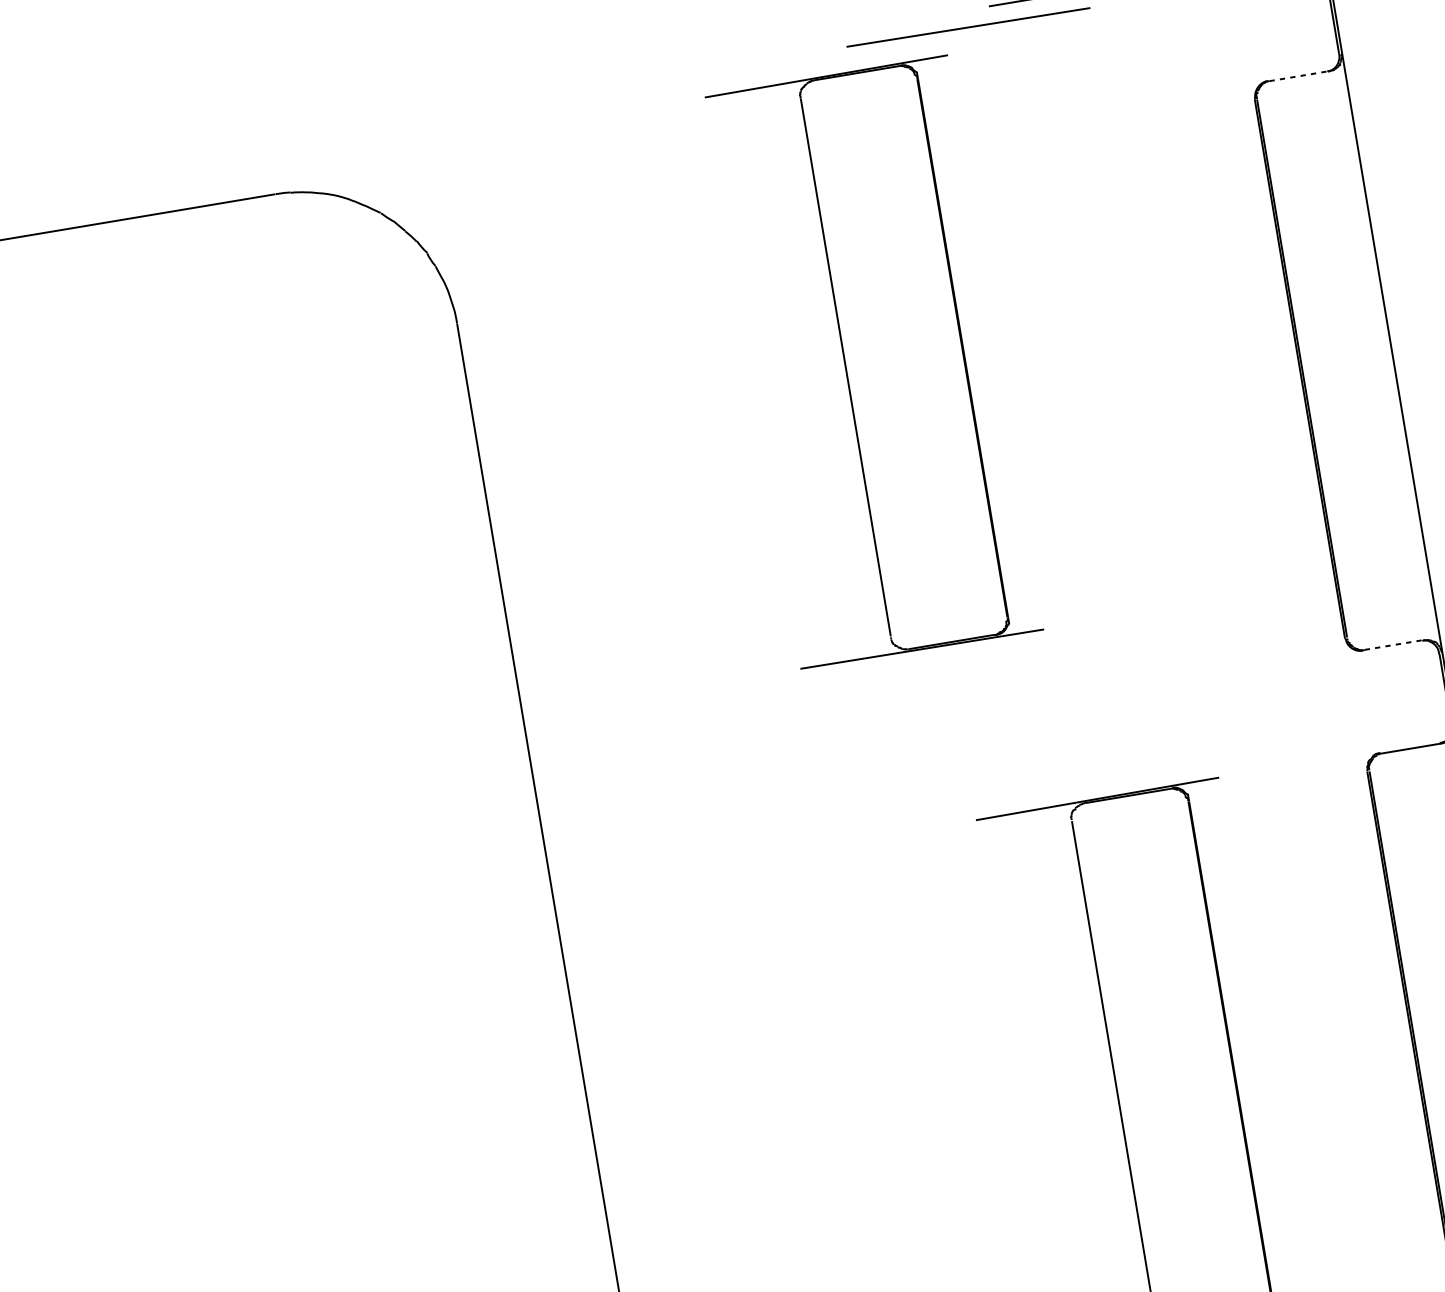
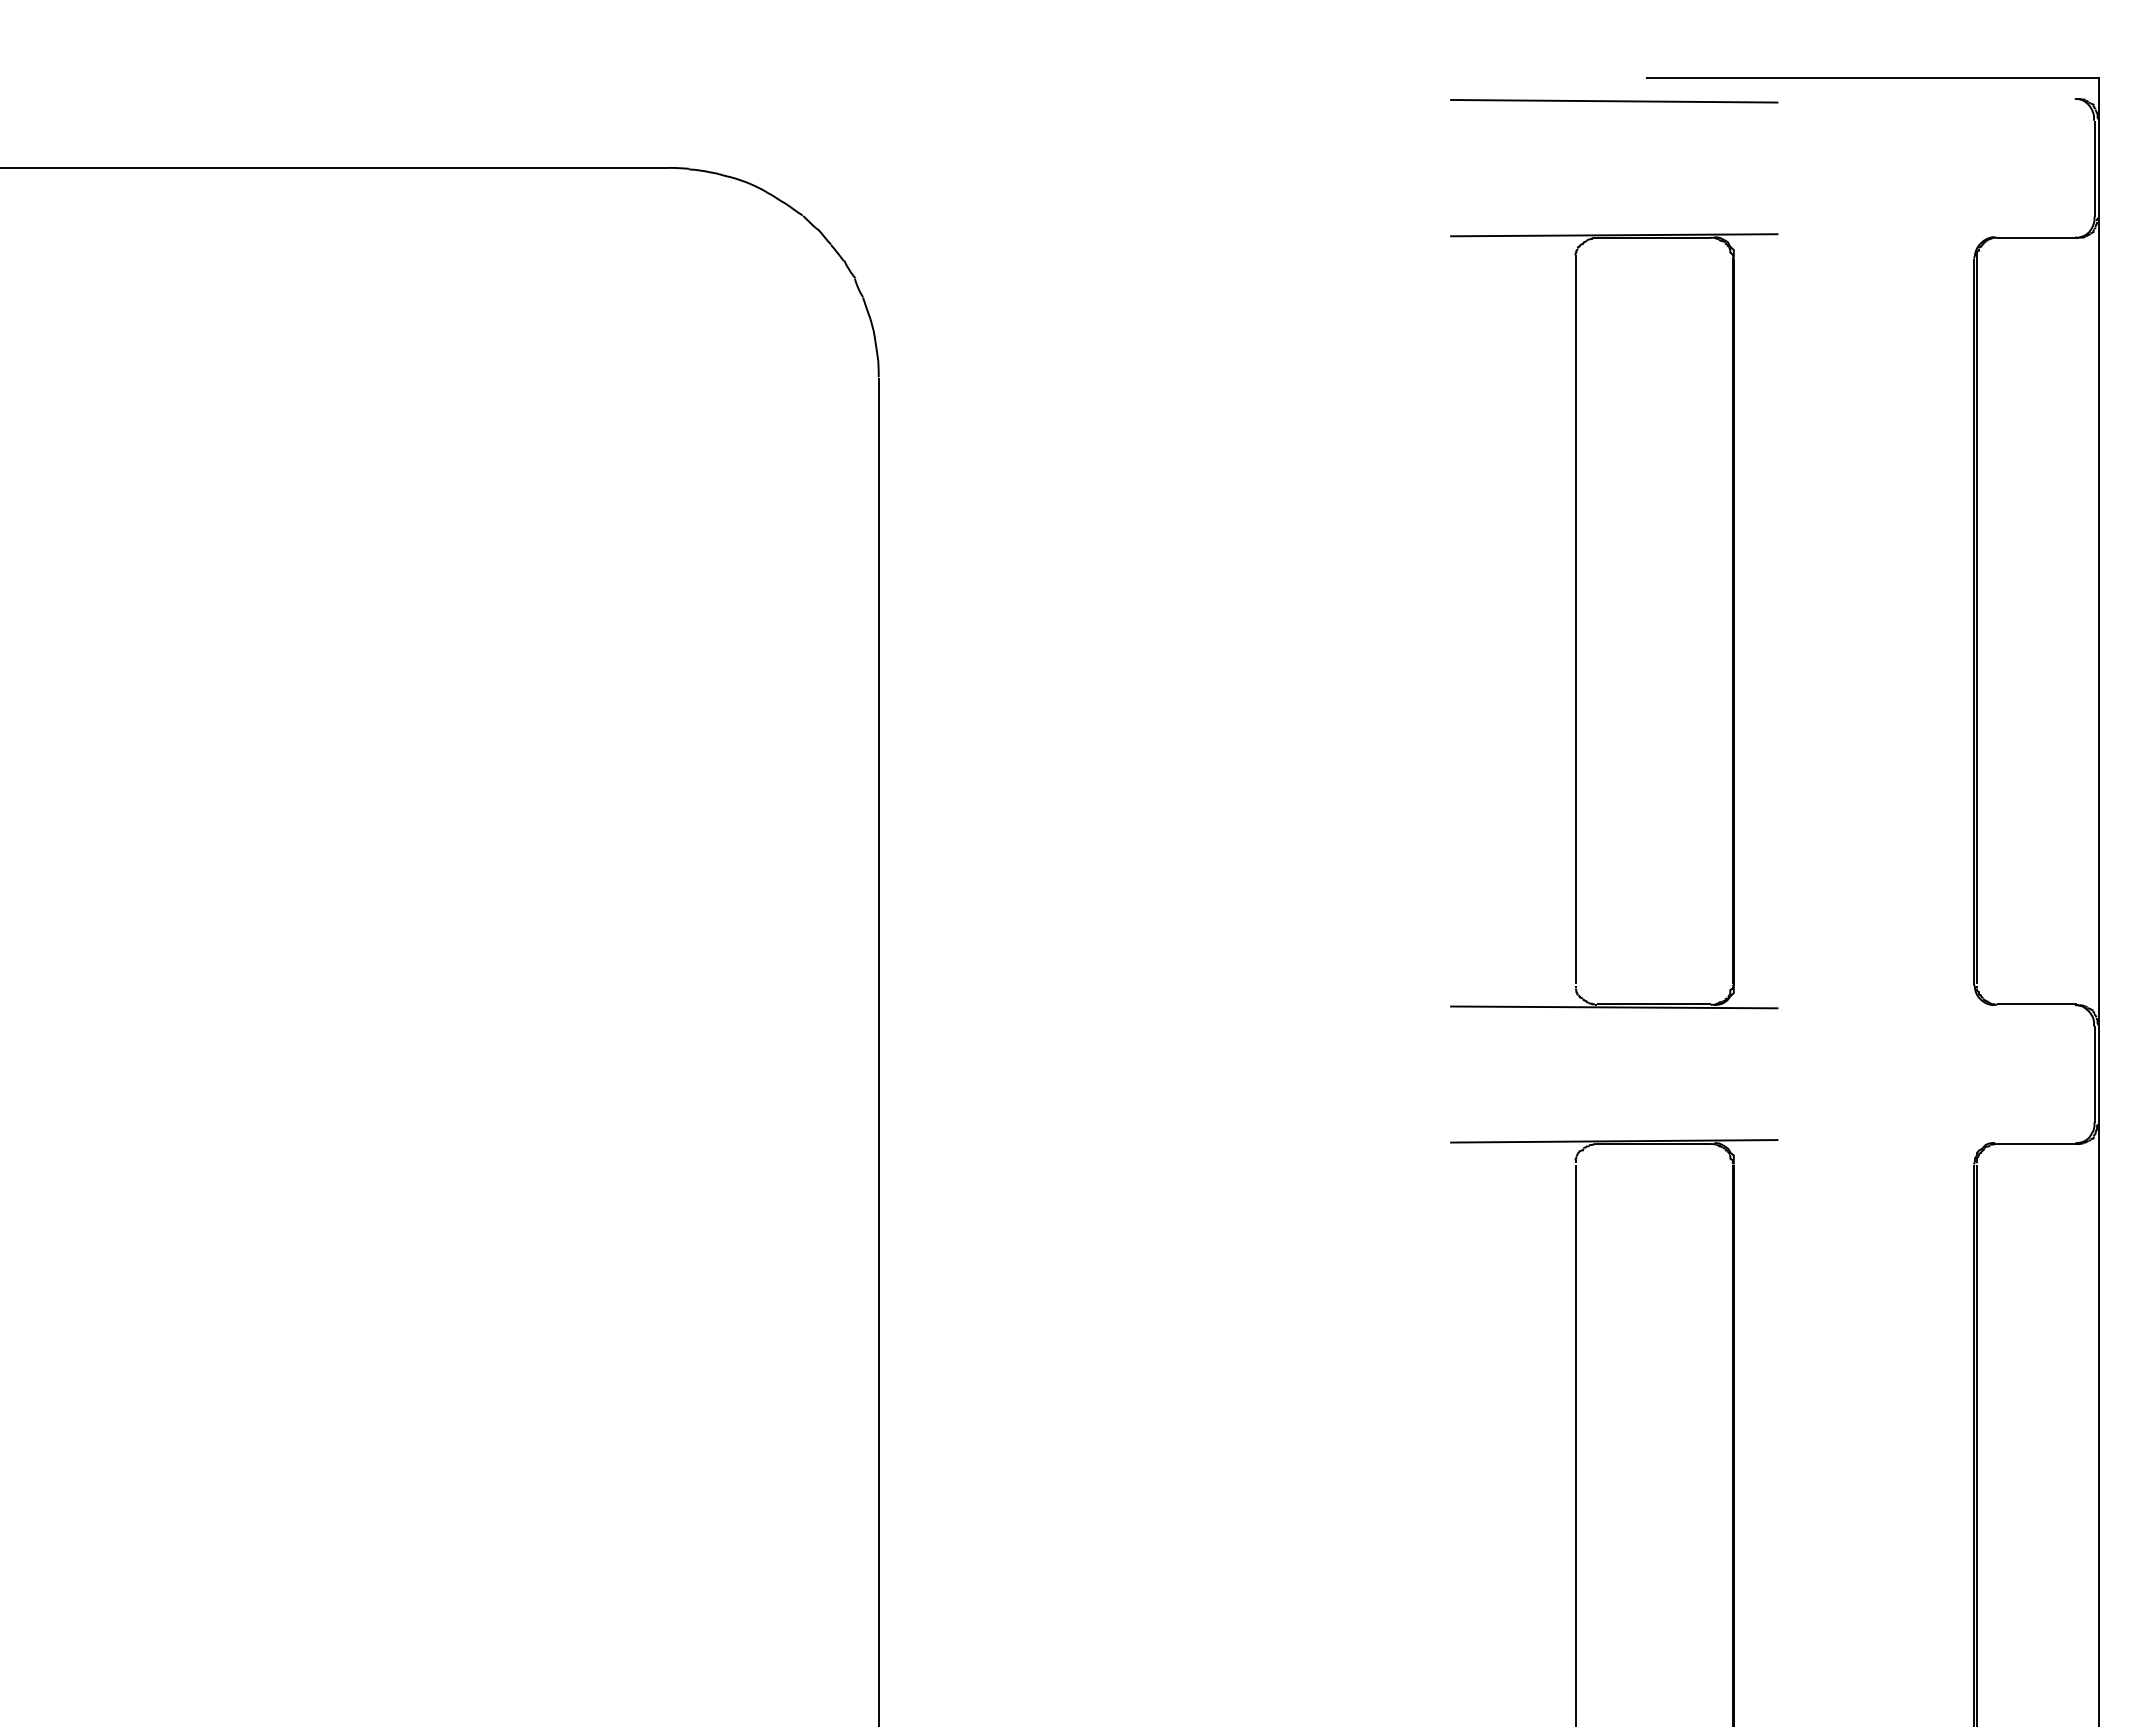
line: (1299, 75) -> (2037, 237), dashed -> solid
part: (846, 367) -> (1576, 621), moved
line: (1394, 644) -> (2037, 1004), dashed -> solid

